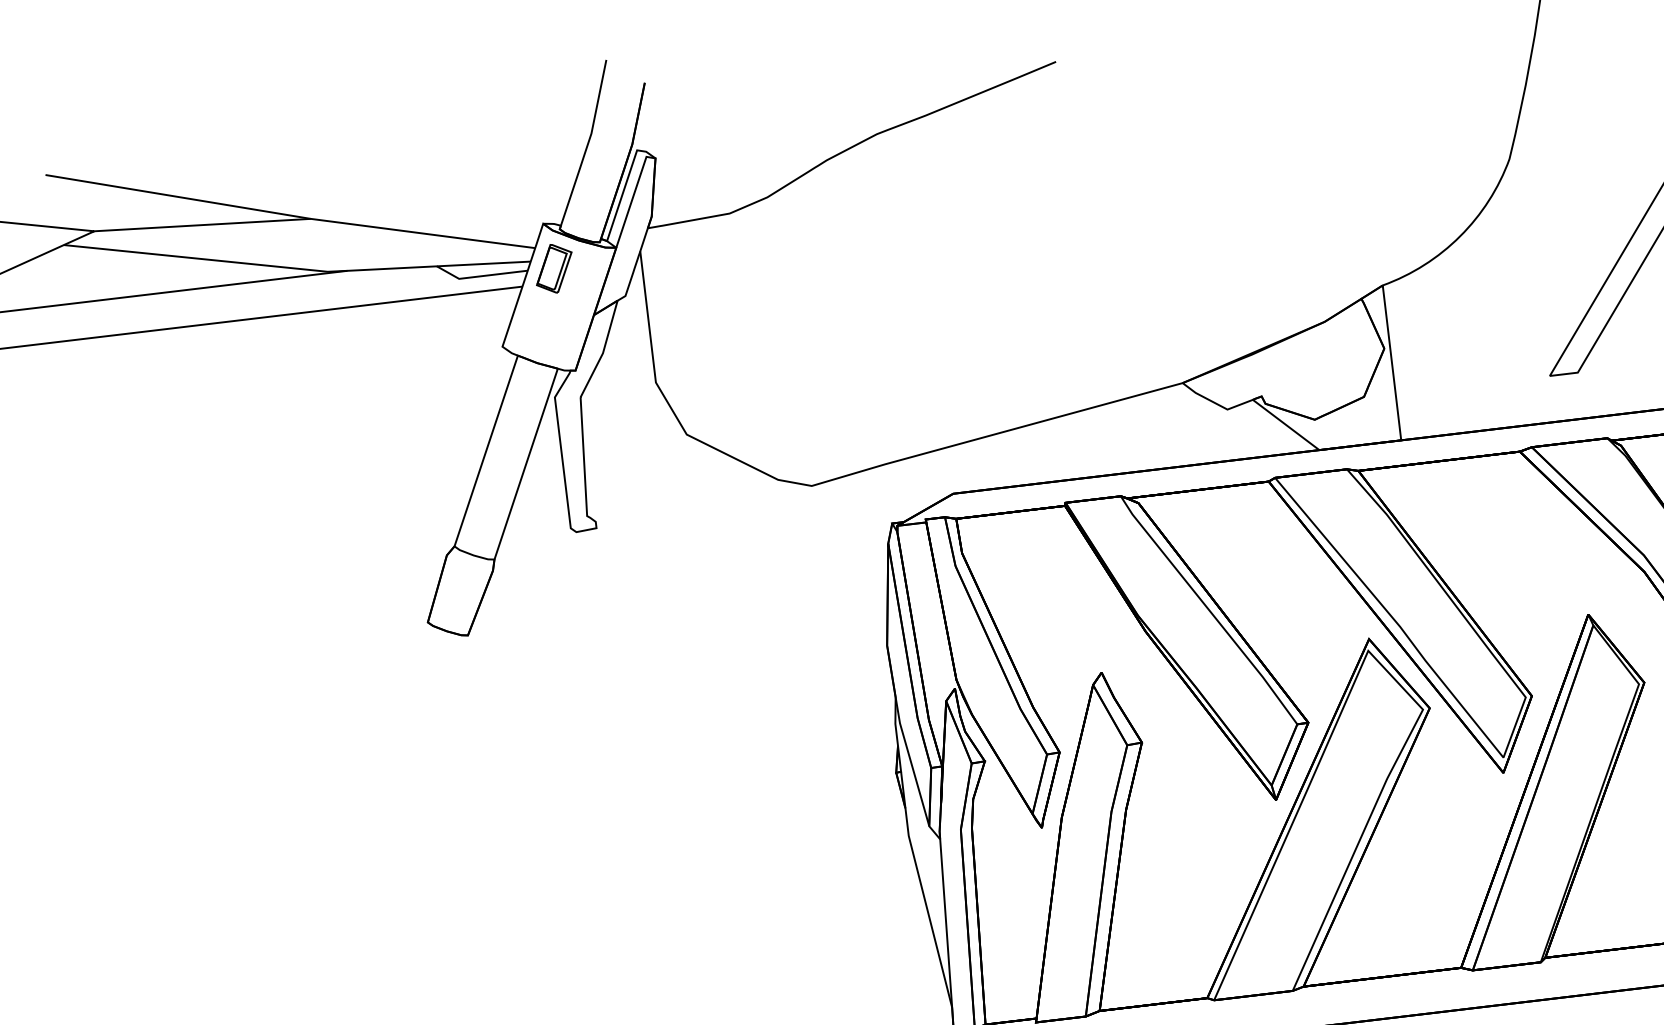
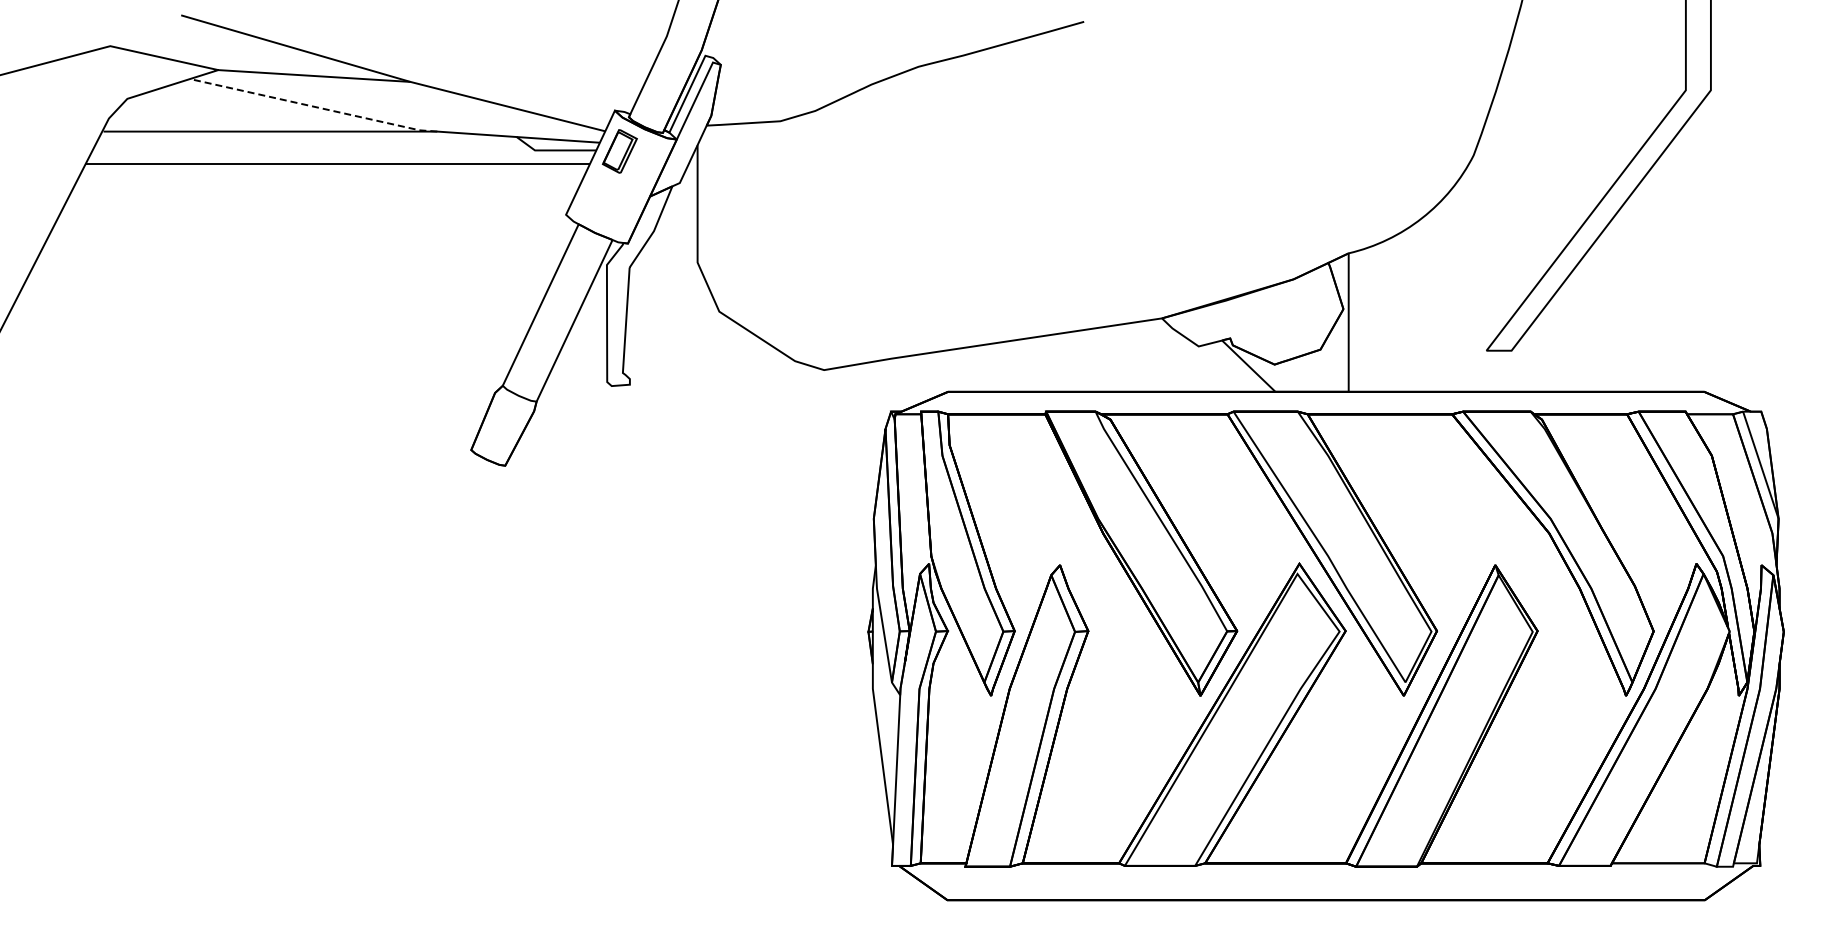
line: (205, 259) -> (313, 106), solid -> dashed

